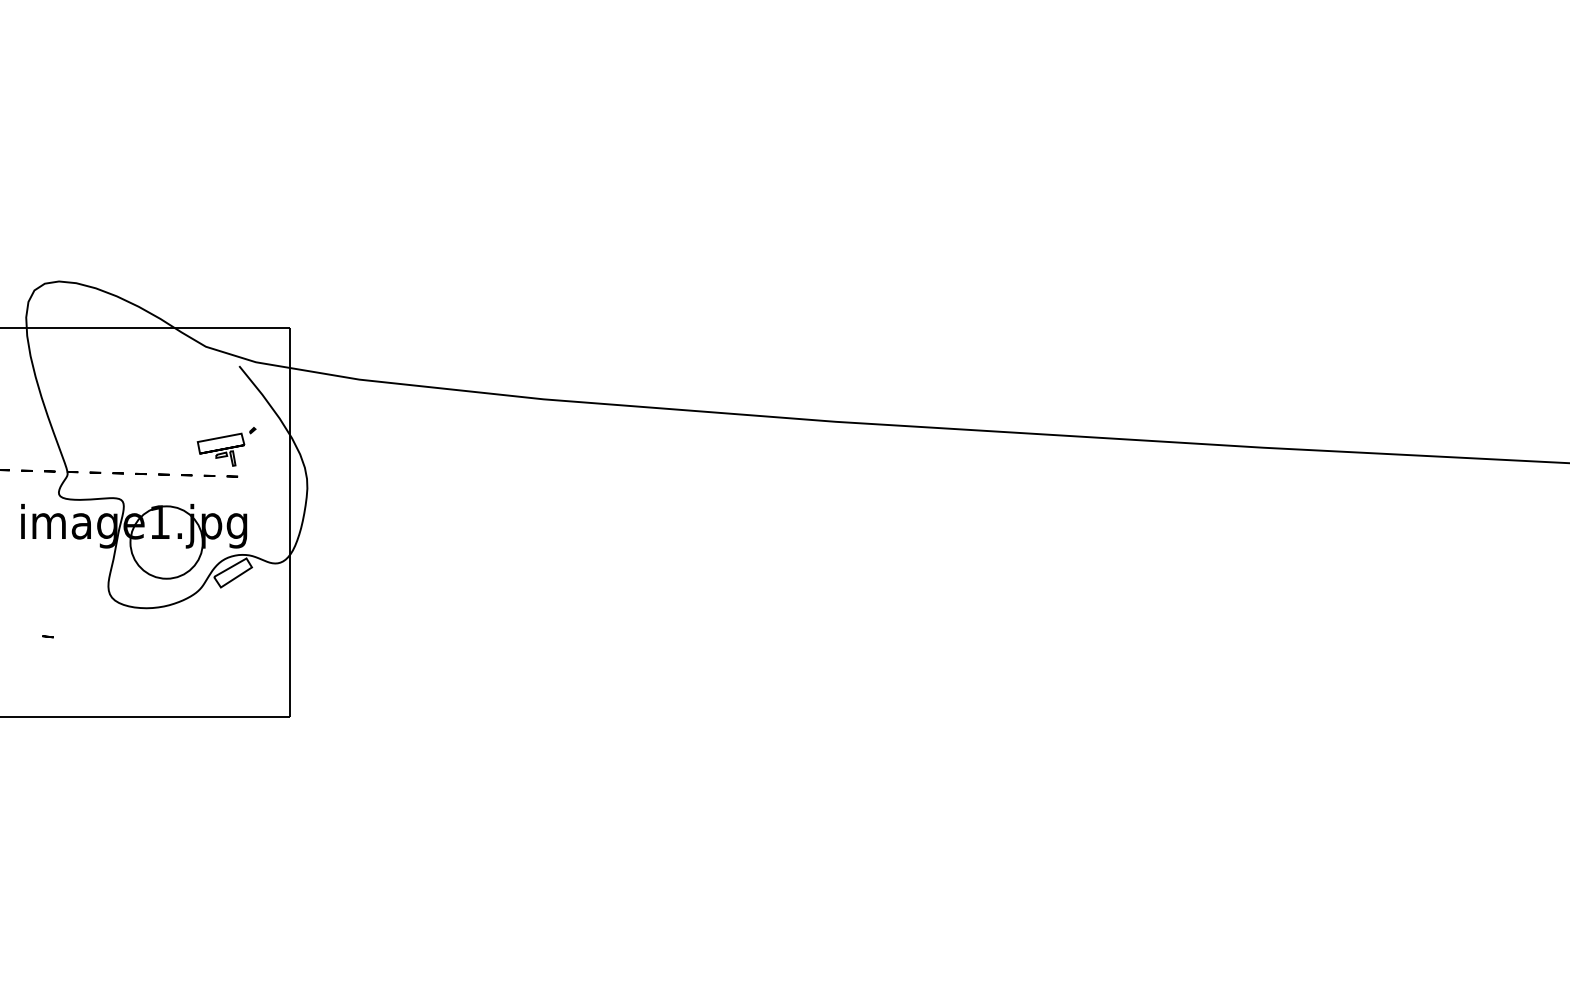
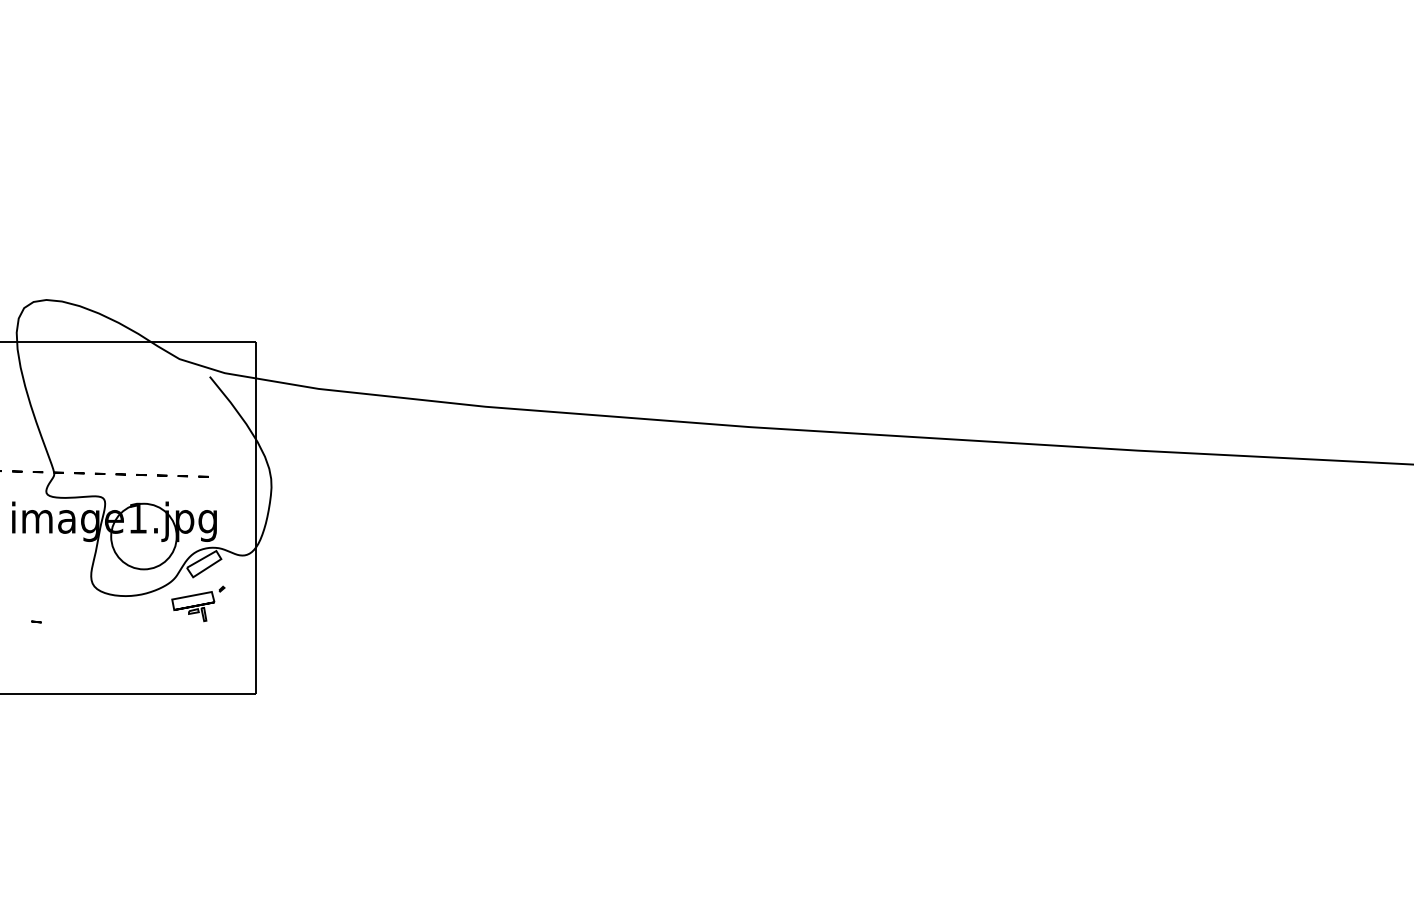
part: (226, 446) -> (198, 603), moved

